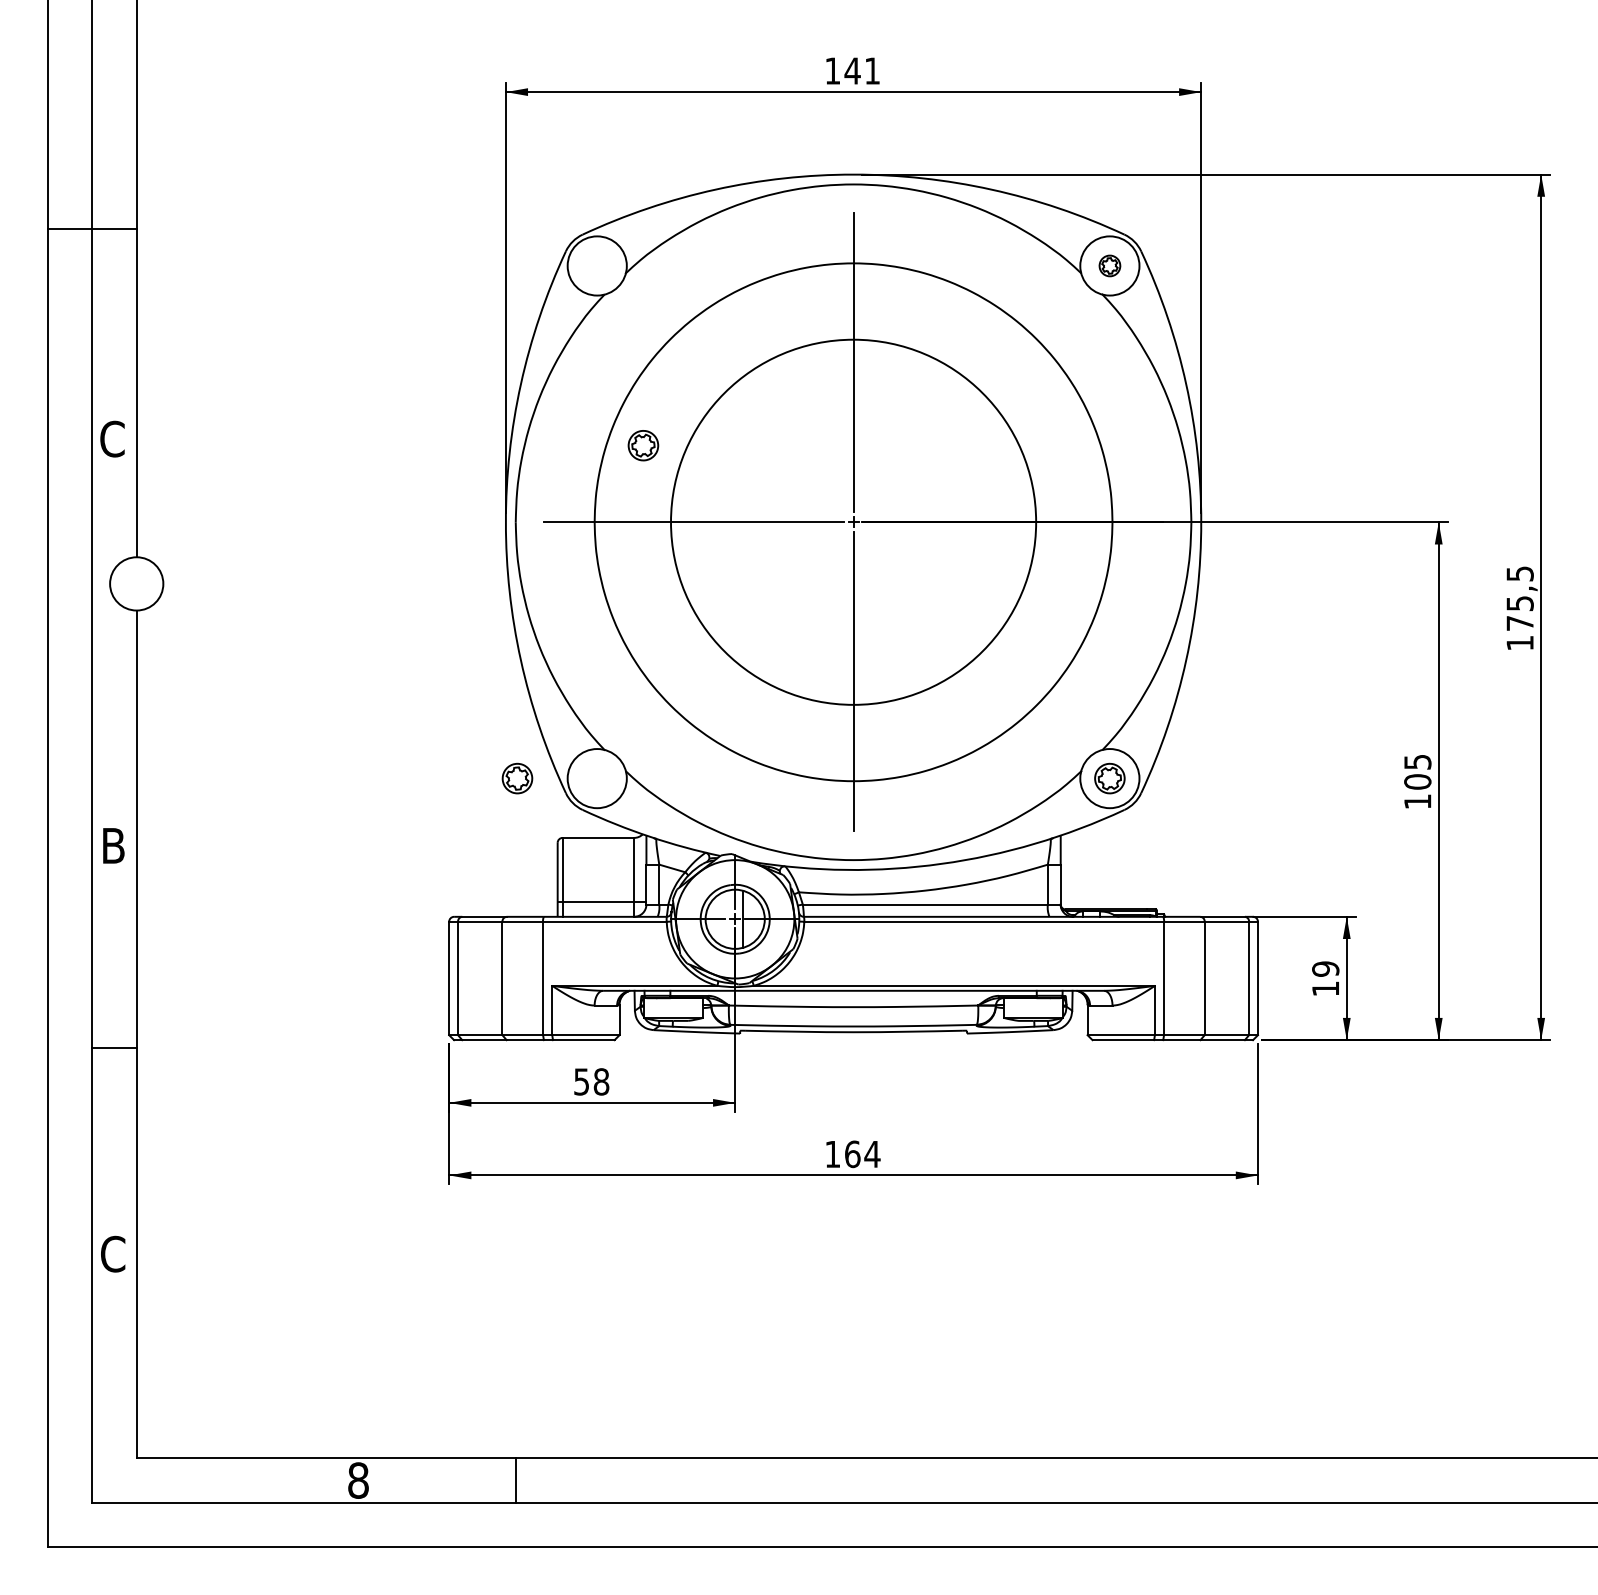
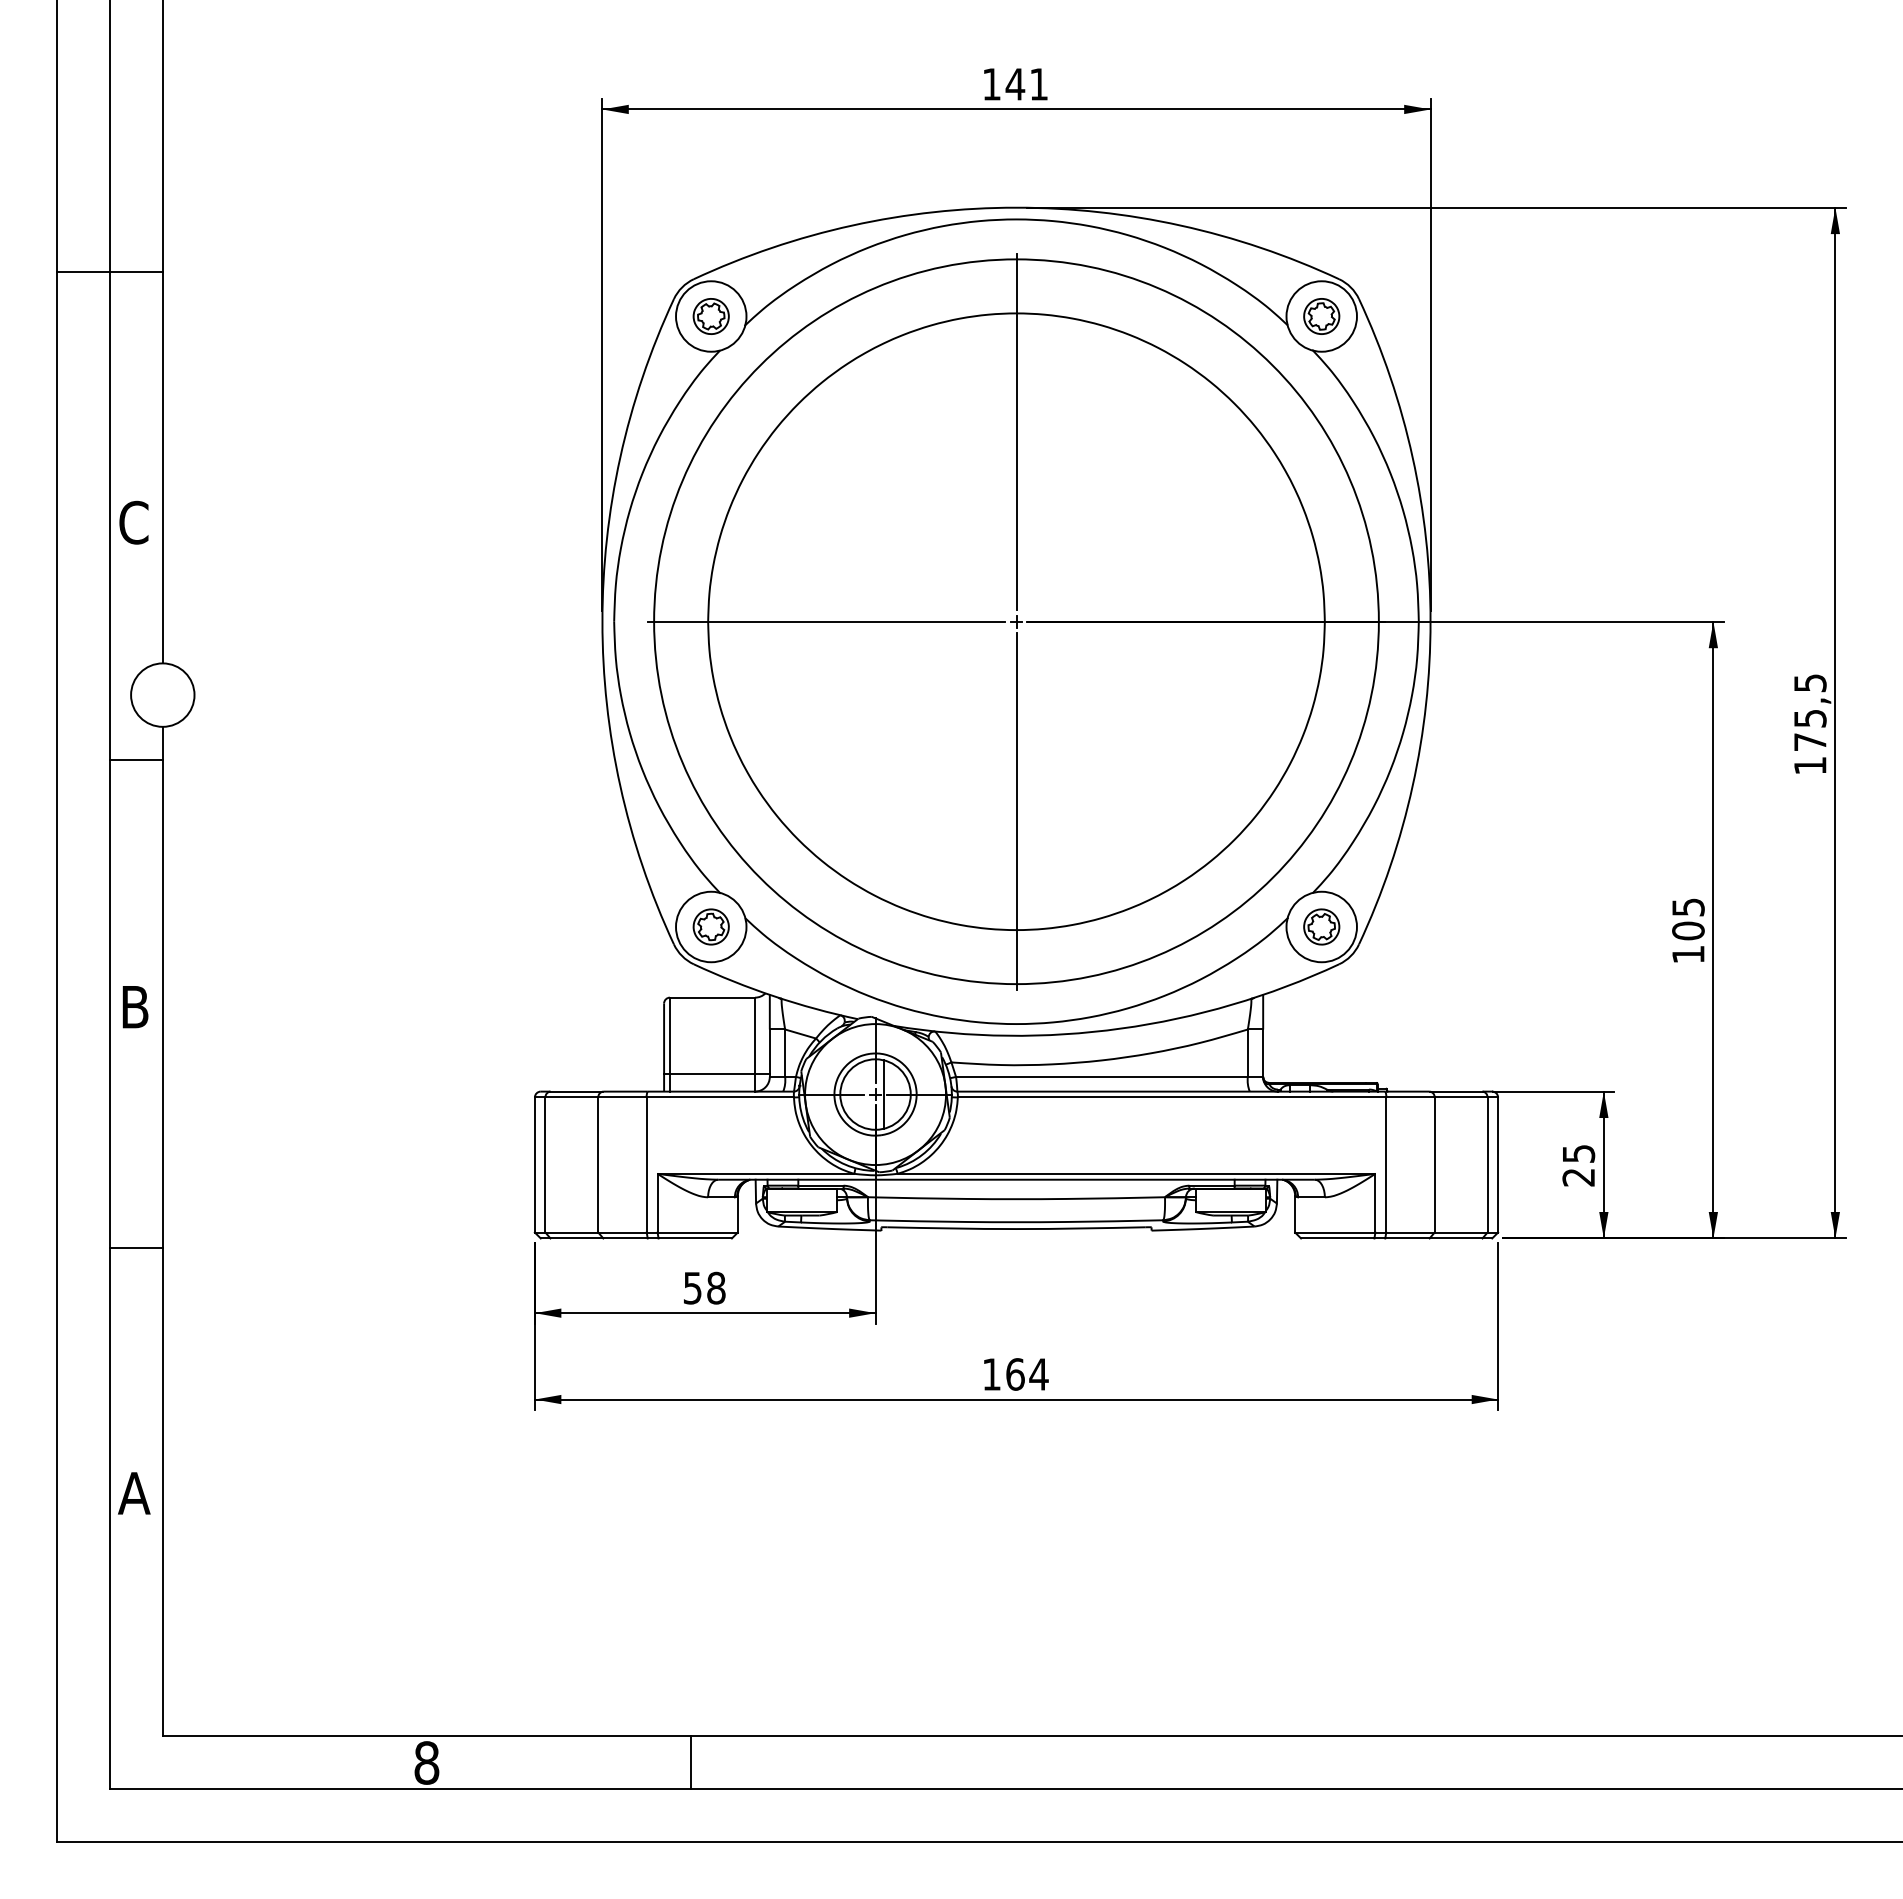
part: (1109, 265) -> (1321, 316), size x1.43
part: (642, 445) -> (710, 316), moved
circle: (853, 522) -> (1016, 621), size x1.67
line: (113, 638) -> (135, 760), added
part: (516, 778) -> (710, 926), moved
text: (1325, 978) -> (1578, 1165), 19 -> 25
text: (112, 1254) -> (134, 1493), C -> A
line: (516, 1480) -> (691, 1762), moved

